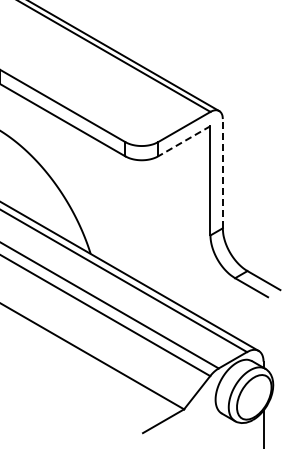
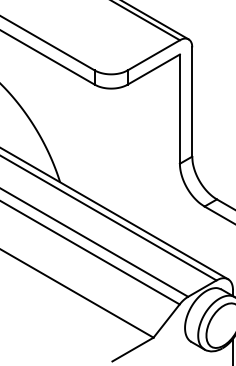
line: (183, 141) -> (152, 69), dashed -> solid
line: (222, 173) -> (191, 101), dashed -> solid

